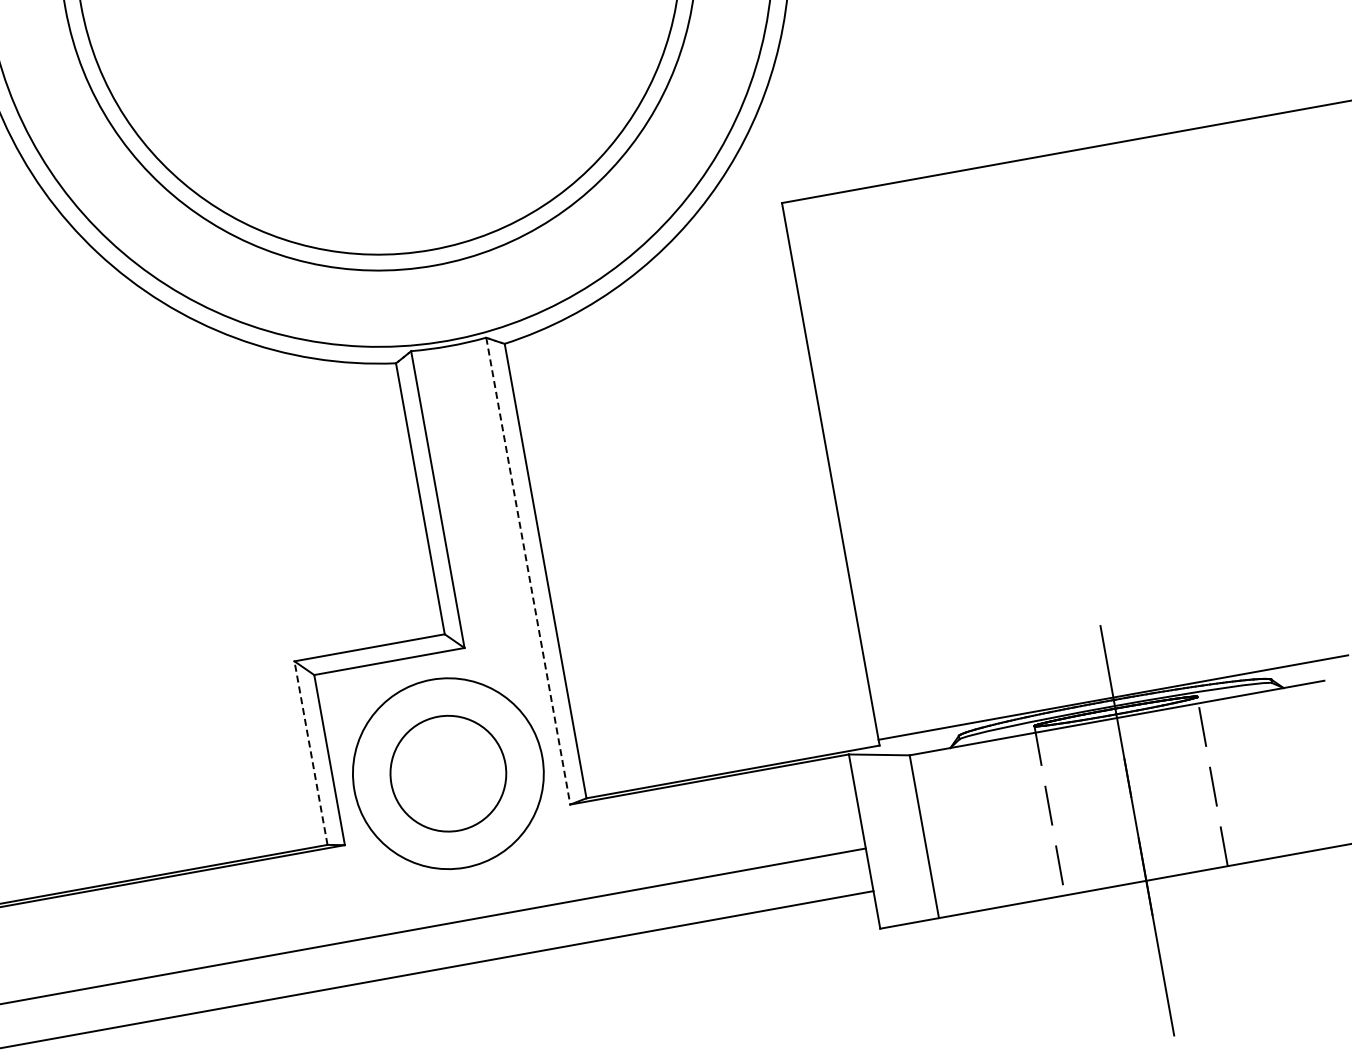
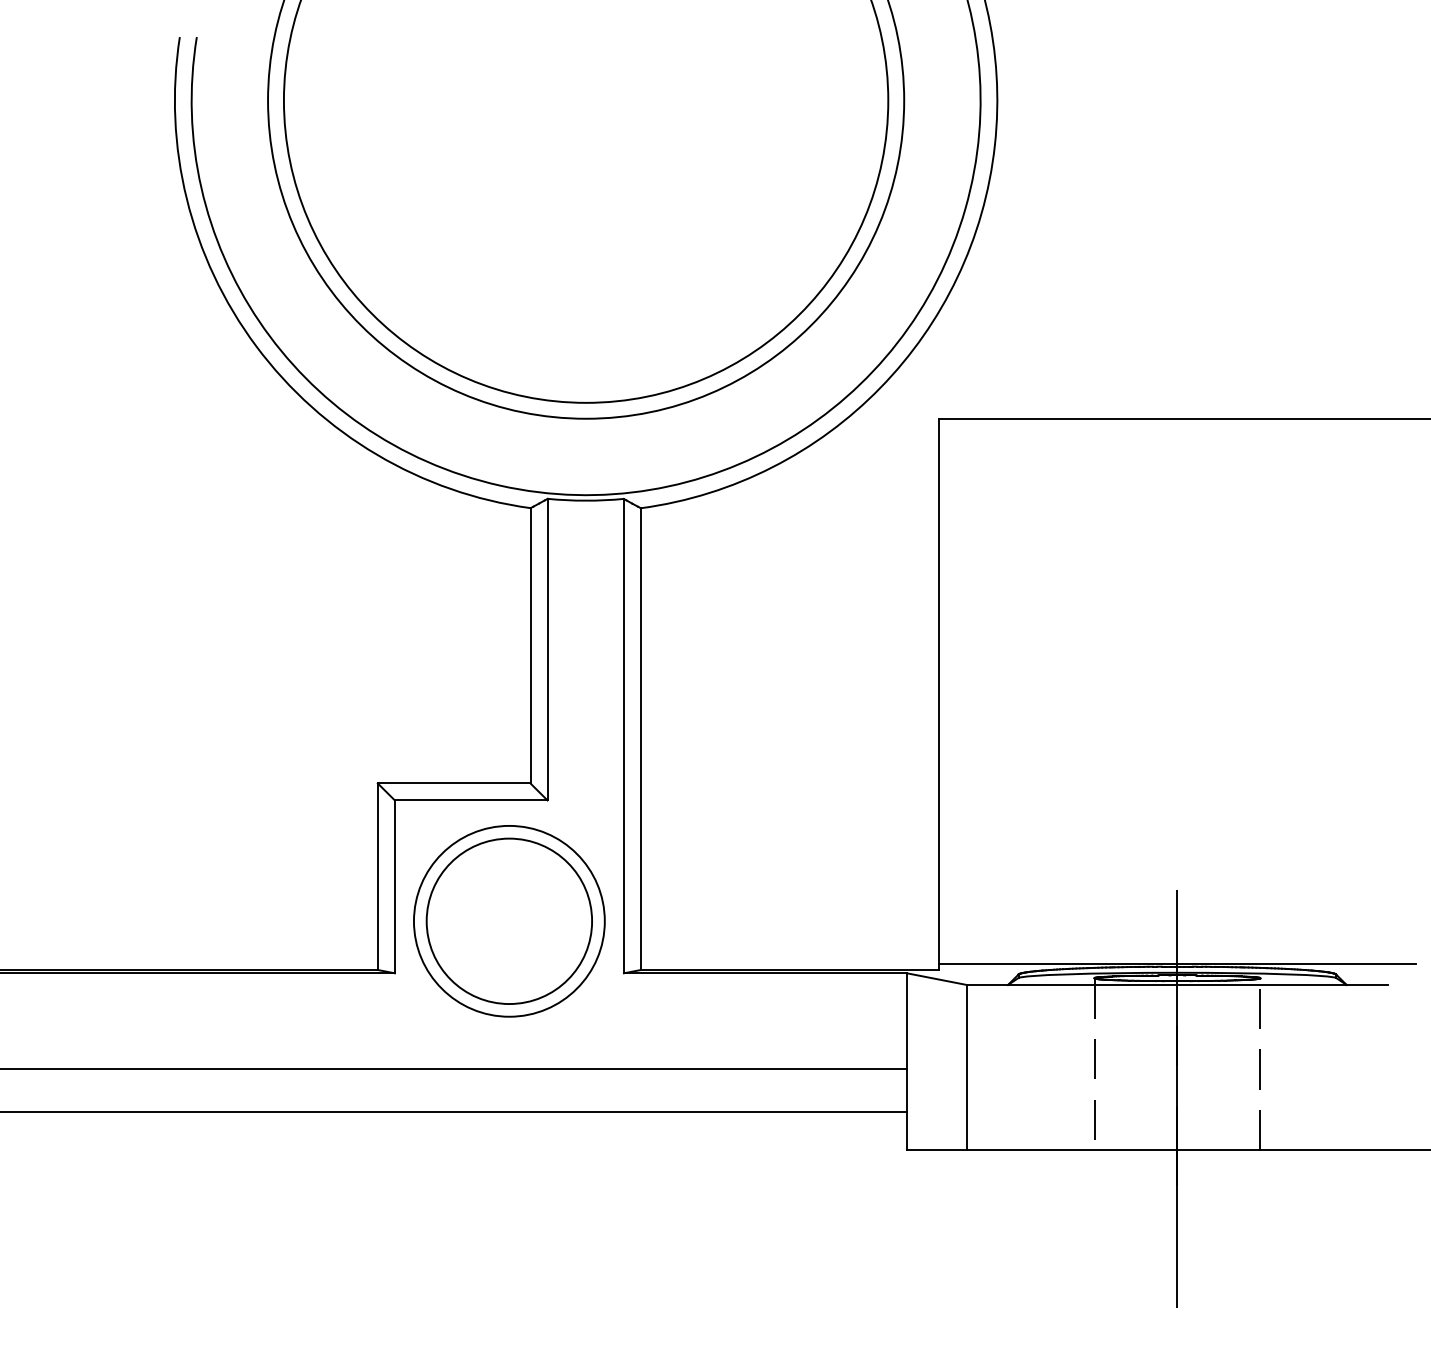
line: (527, 571) -> (623, 736), dashed -> solid
line: (310, 752) -> (377, 876), dashed -> solid
circle: (448, 773) -> (509, 921), size x1.43

